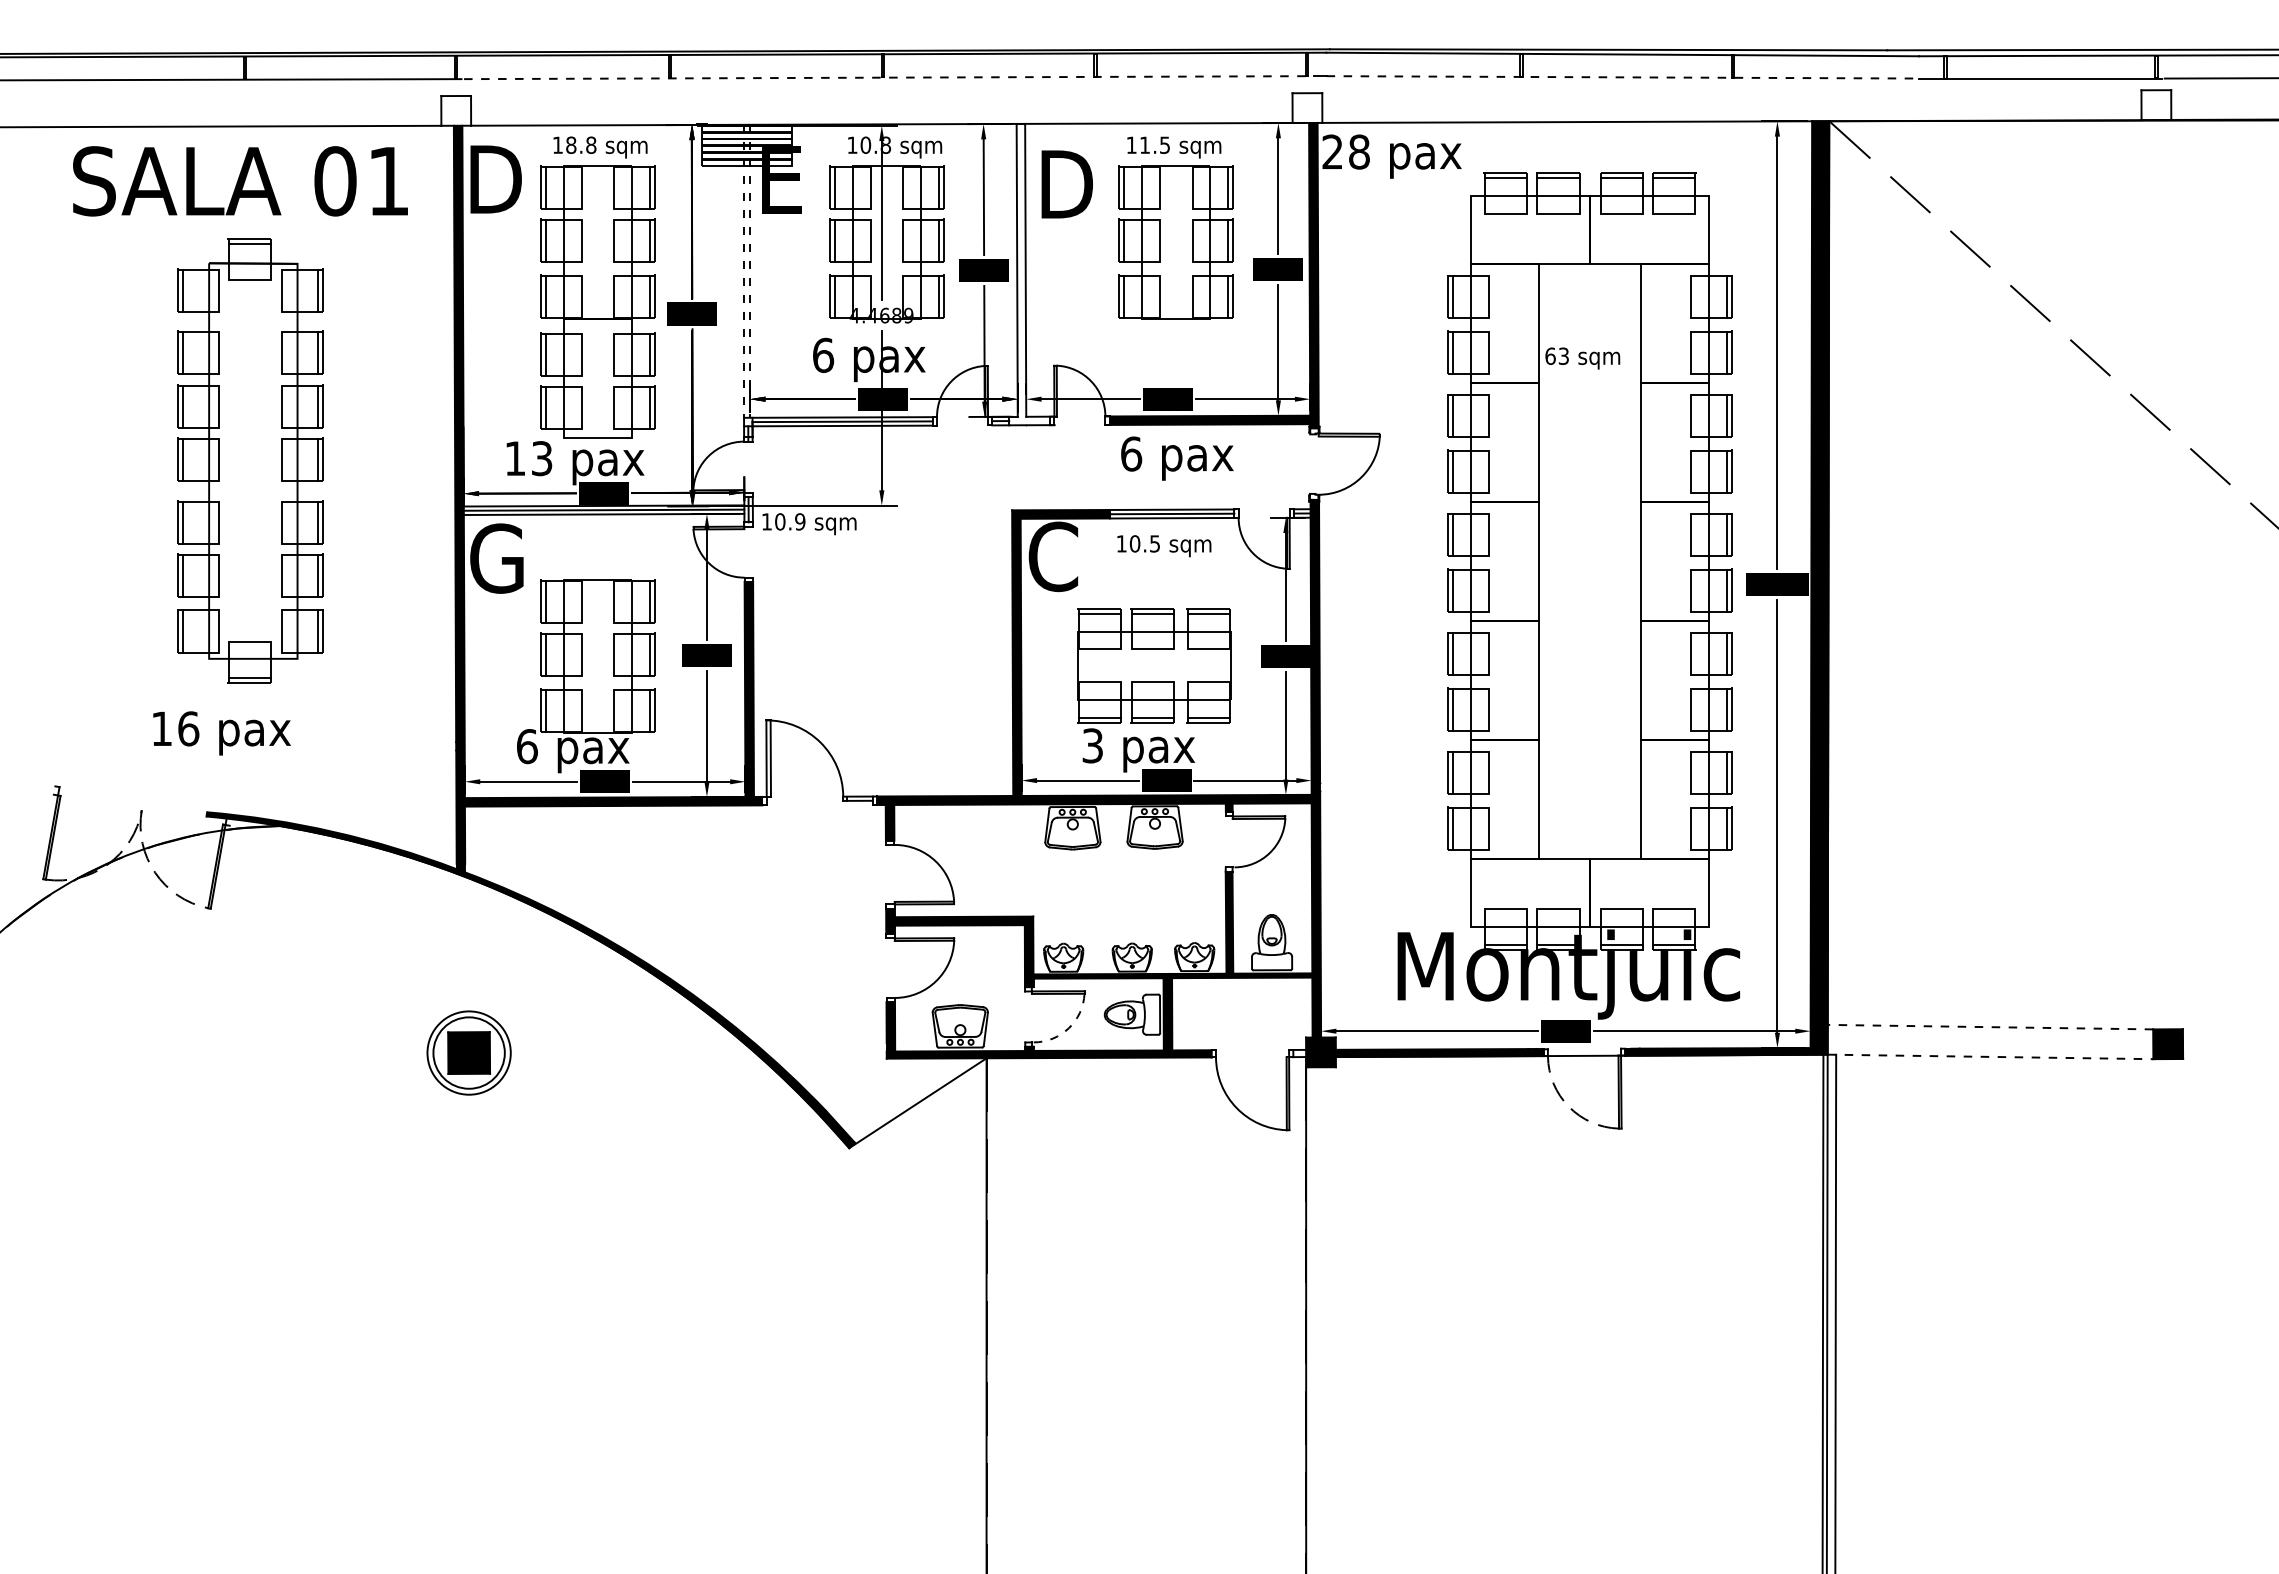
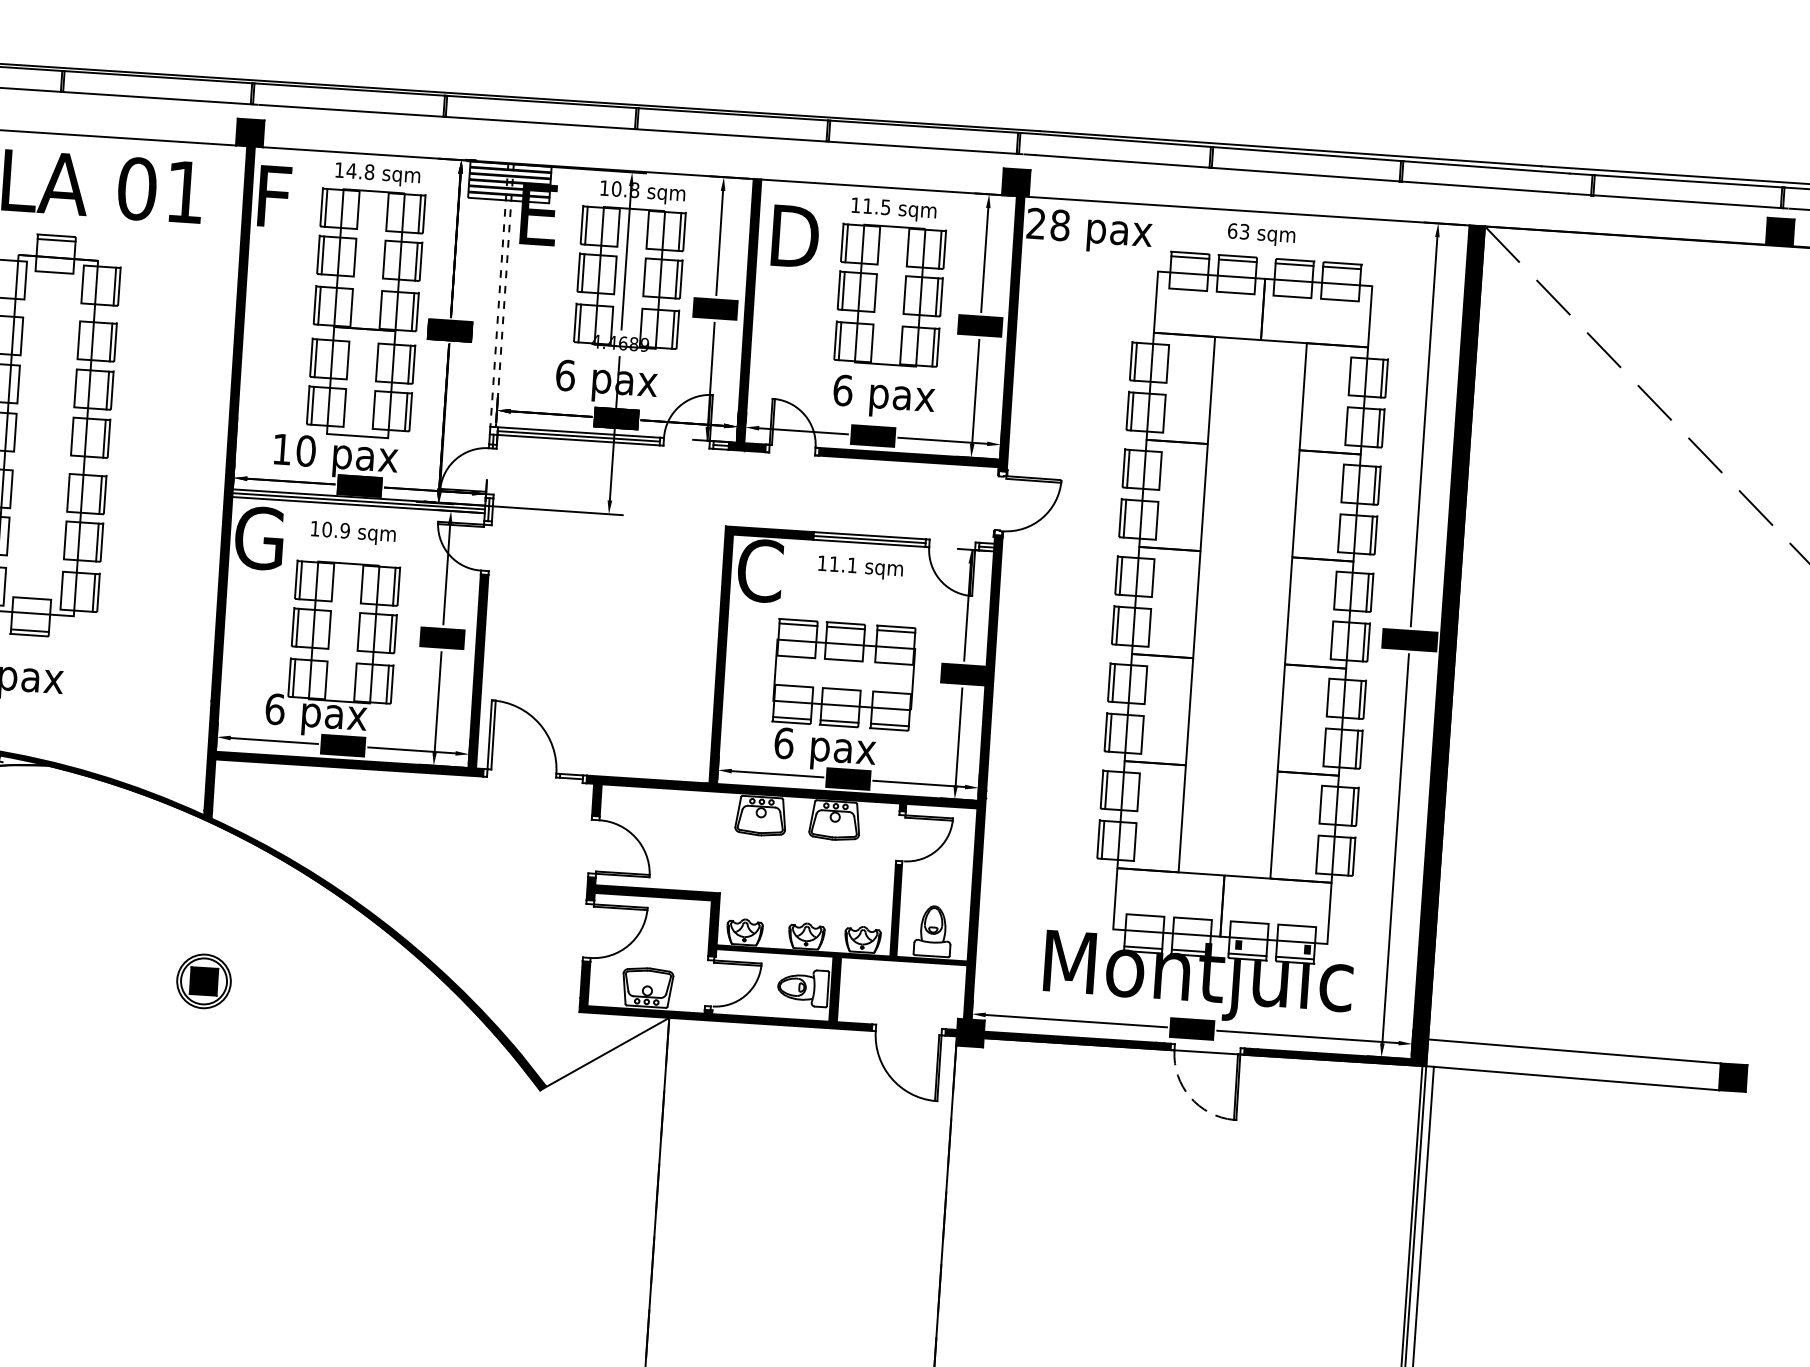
line: (887, 77) -> (640, 129), dashed -> solid
line: (1623, 77) -> (1302, 174), dashed -> solid
fill: (2156, 105) -> (1780, 232), added
fill: (1307, 108) -> (1016, 183), added
fill: (456, 110) -> (250, 132), added
text: (570, 144) -> (350, 170), 18.8 -> 14.8
text: (495, 179) -> (281, 197), D -> F
fill: (1029, 274) -> (755, 315), added
text: (1582, 358) -> (1261, 234), moved
text: (541, 458) -> (305, 450), 13 -> 10
text: (1177, 458) -> (884, 397), moved
text: (809, 524) -> (353, 533), moved
text: (1144, 543) -> (842, 564), 10.5 -> 11.1
text: (1092, 745) -> (783, 742), 3 -> 6
line: (1990, 1027) -> (1574, 1051), dashed -> solid
arc: (1068, 1028) -> (744, 996), dashed -> solid
part: (468, 1052) -> (203, 980), size x0.71
fill: (1299, 1053) -> (951, 1032), added
line: (1990, 1056) -> (1572, 1077), dashed -> solid

